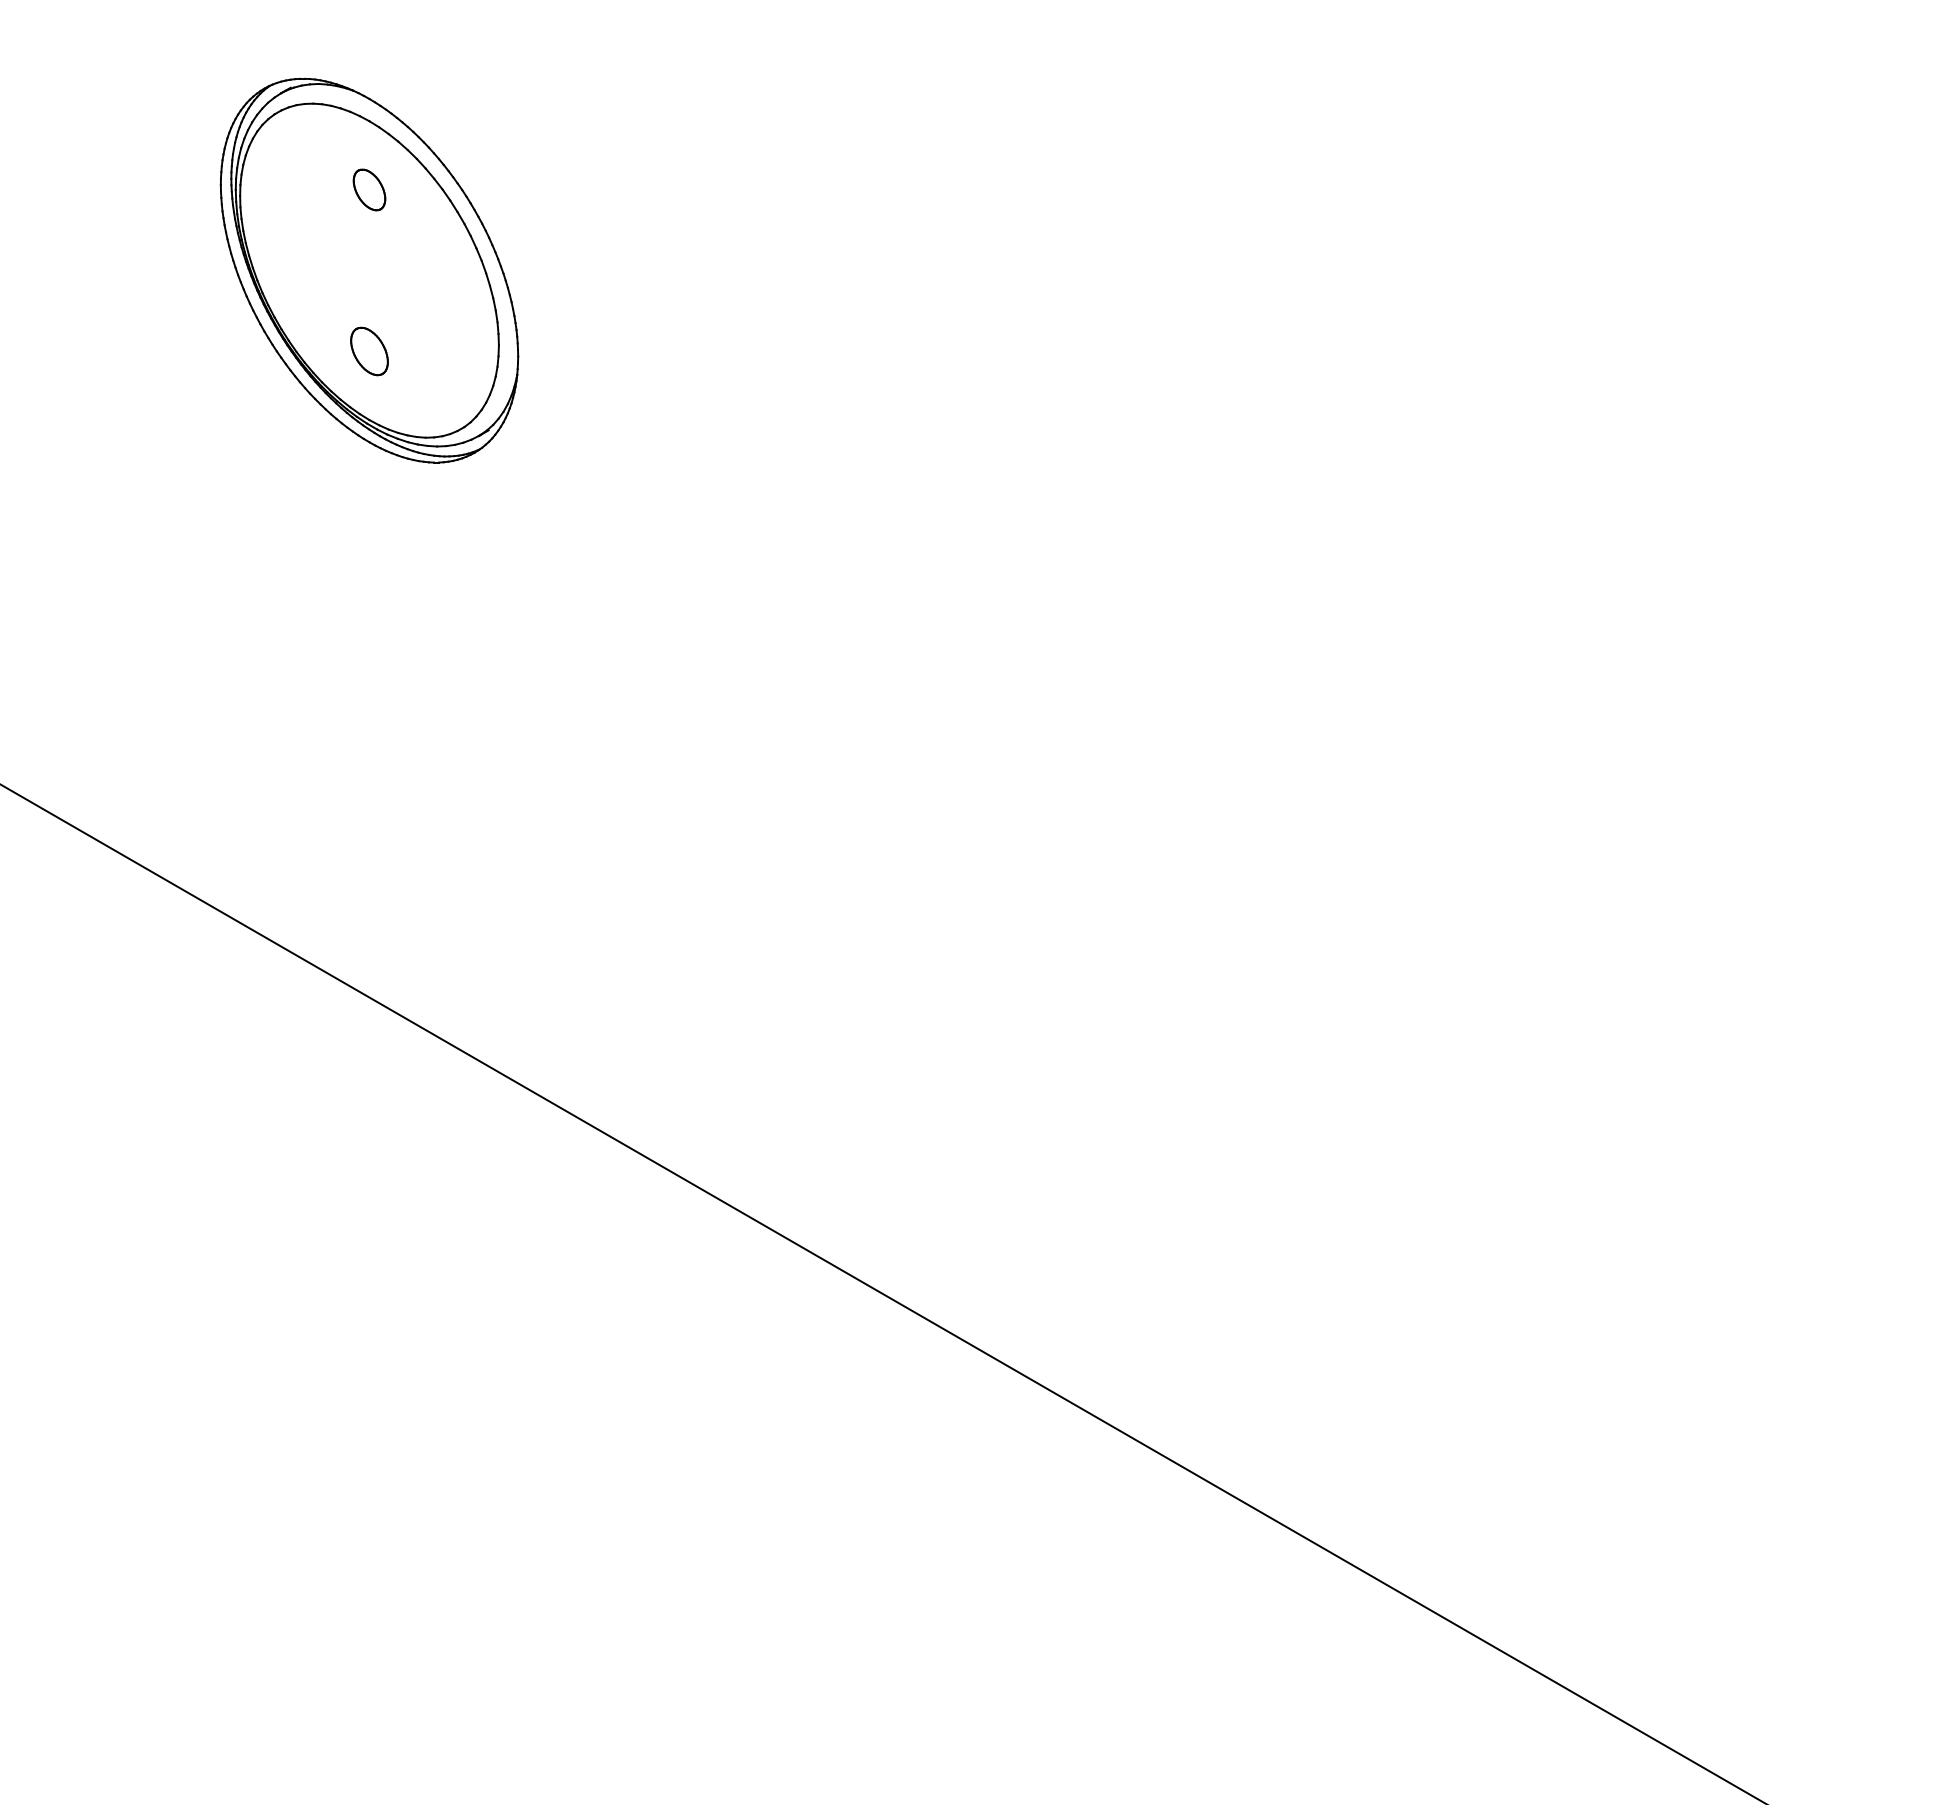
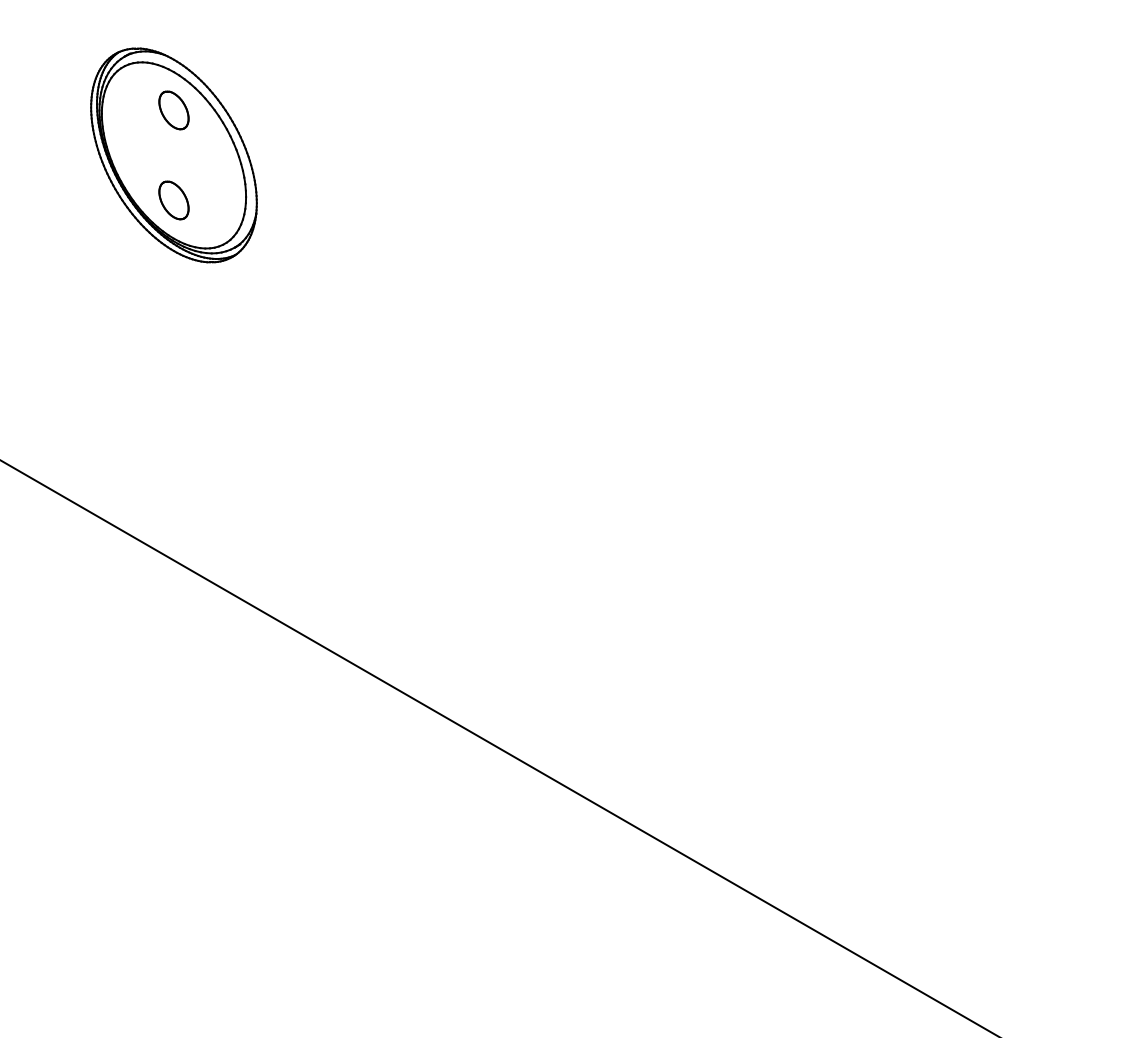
part: (368, 190) -> (173, 110), size x1.67
part: (368, 351) -> (173, 200), size x1.43

